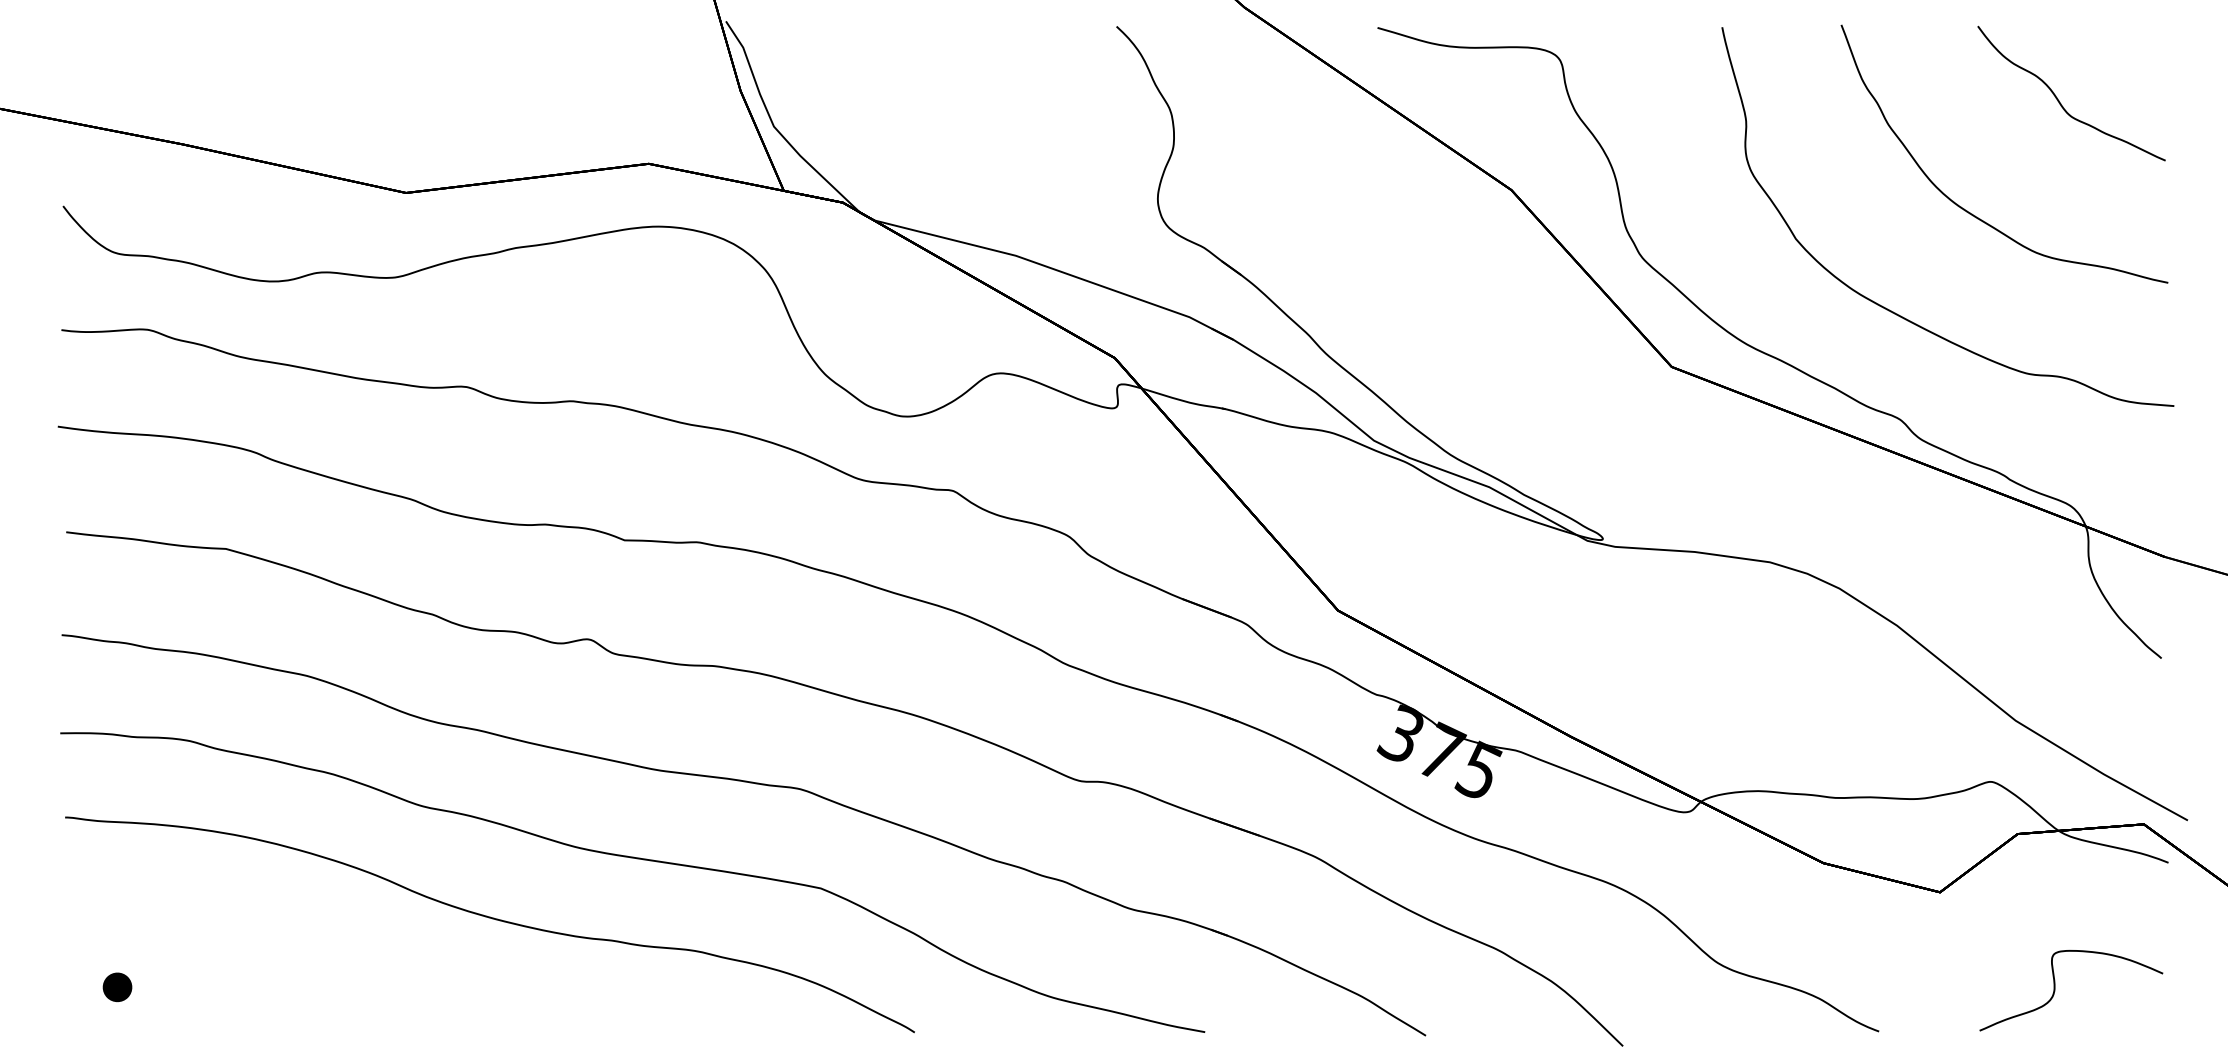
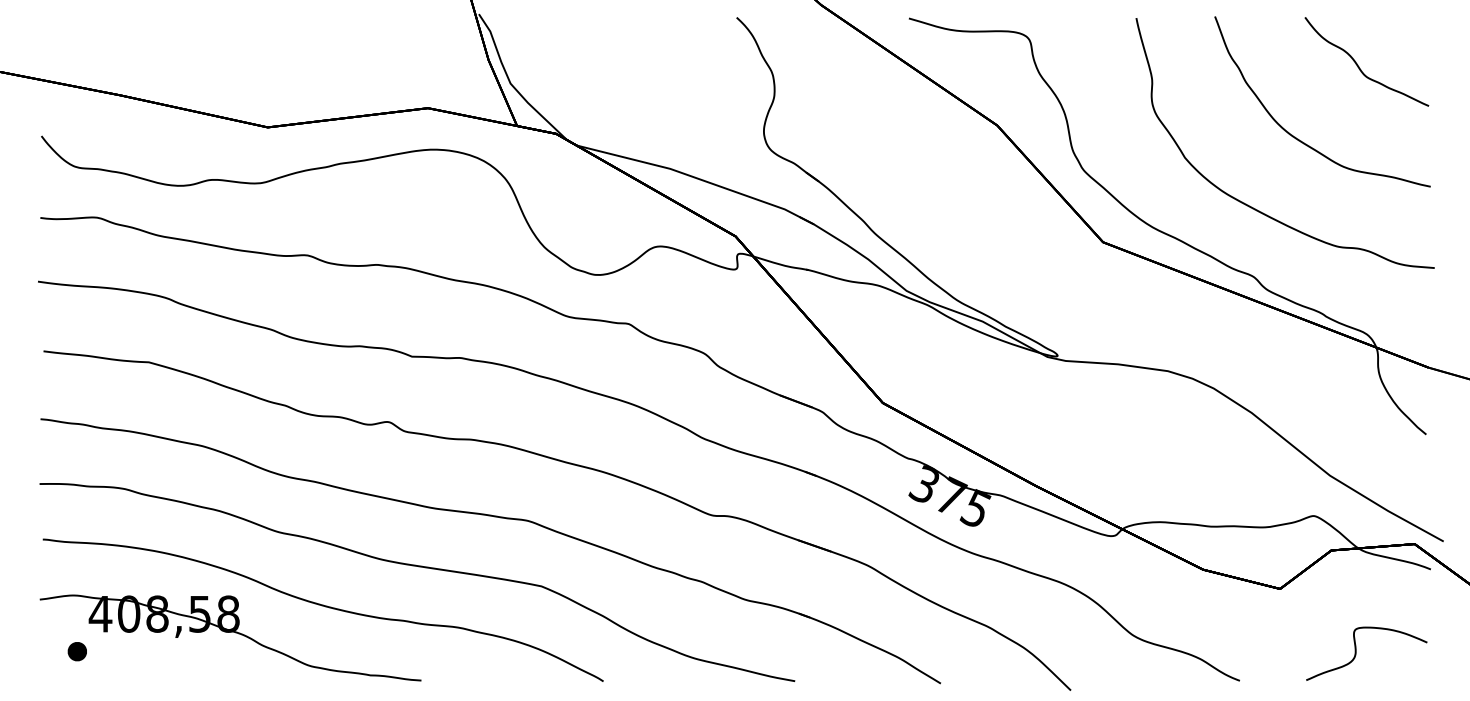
part: (349, 965) -> (230, 637), added

